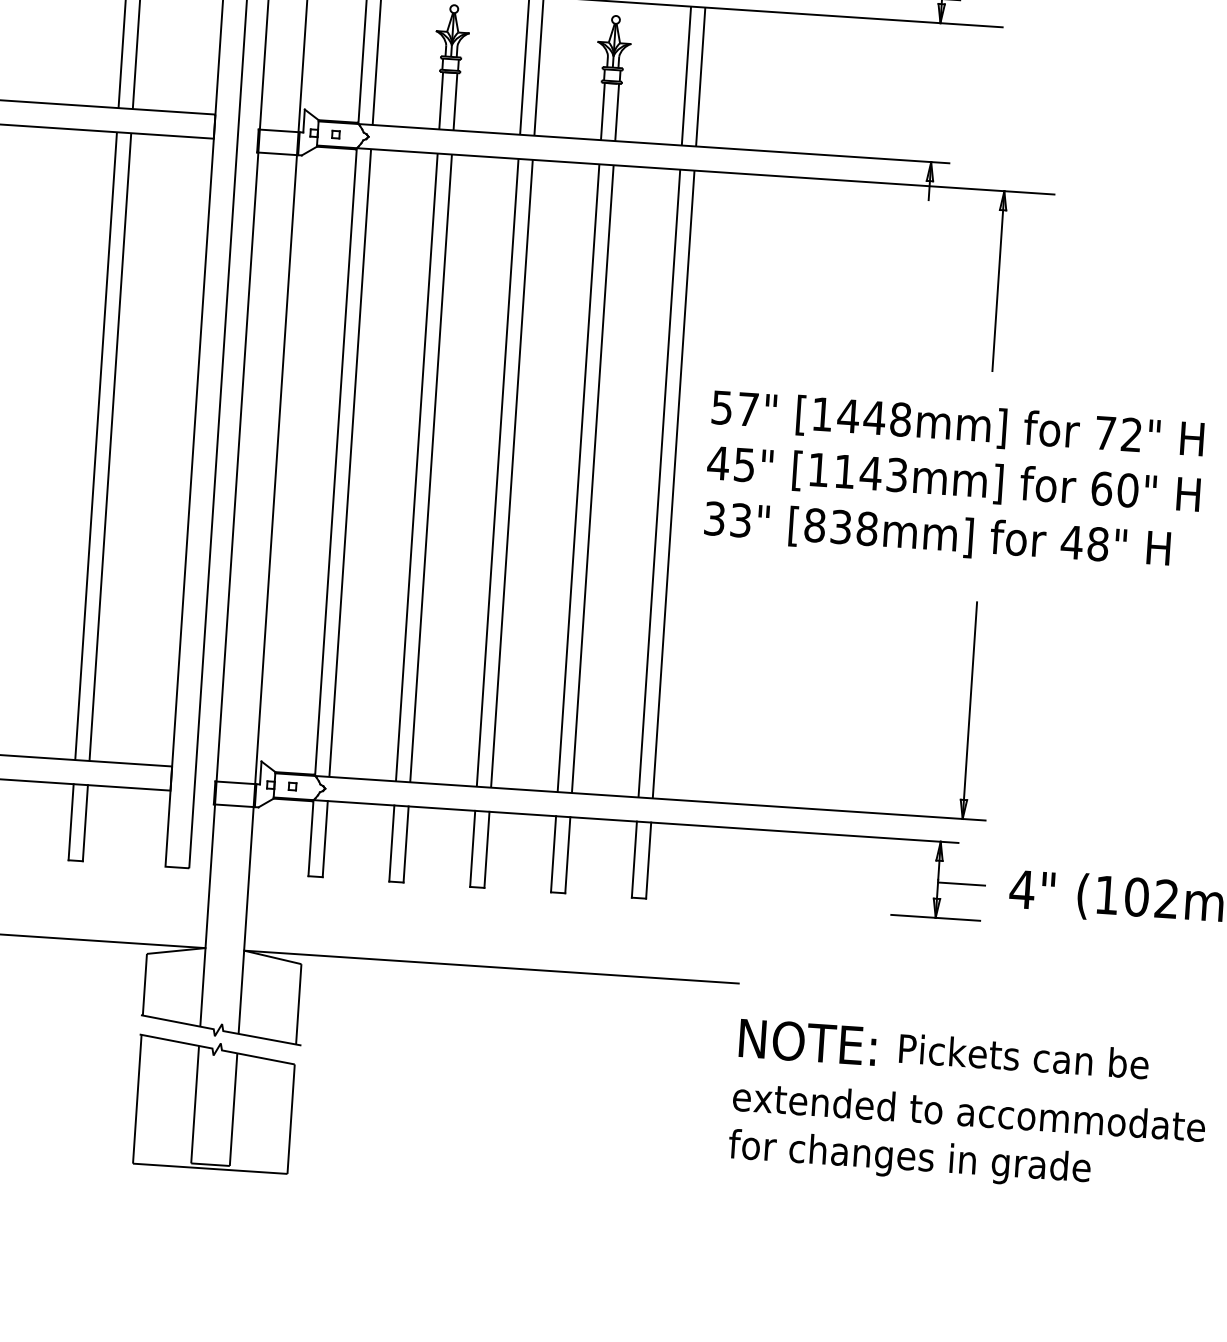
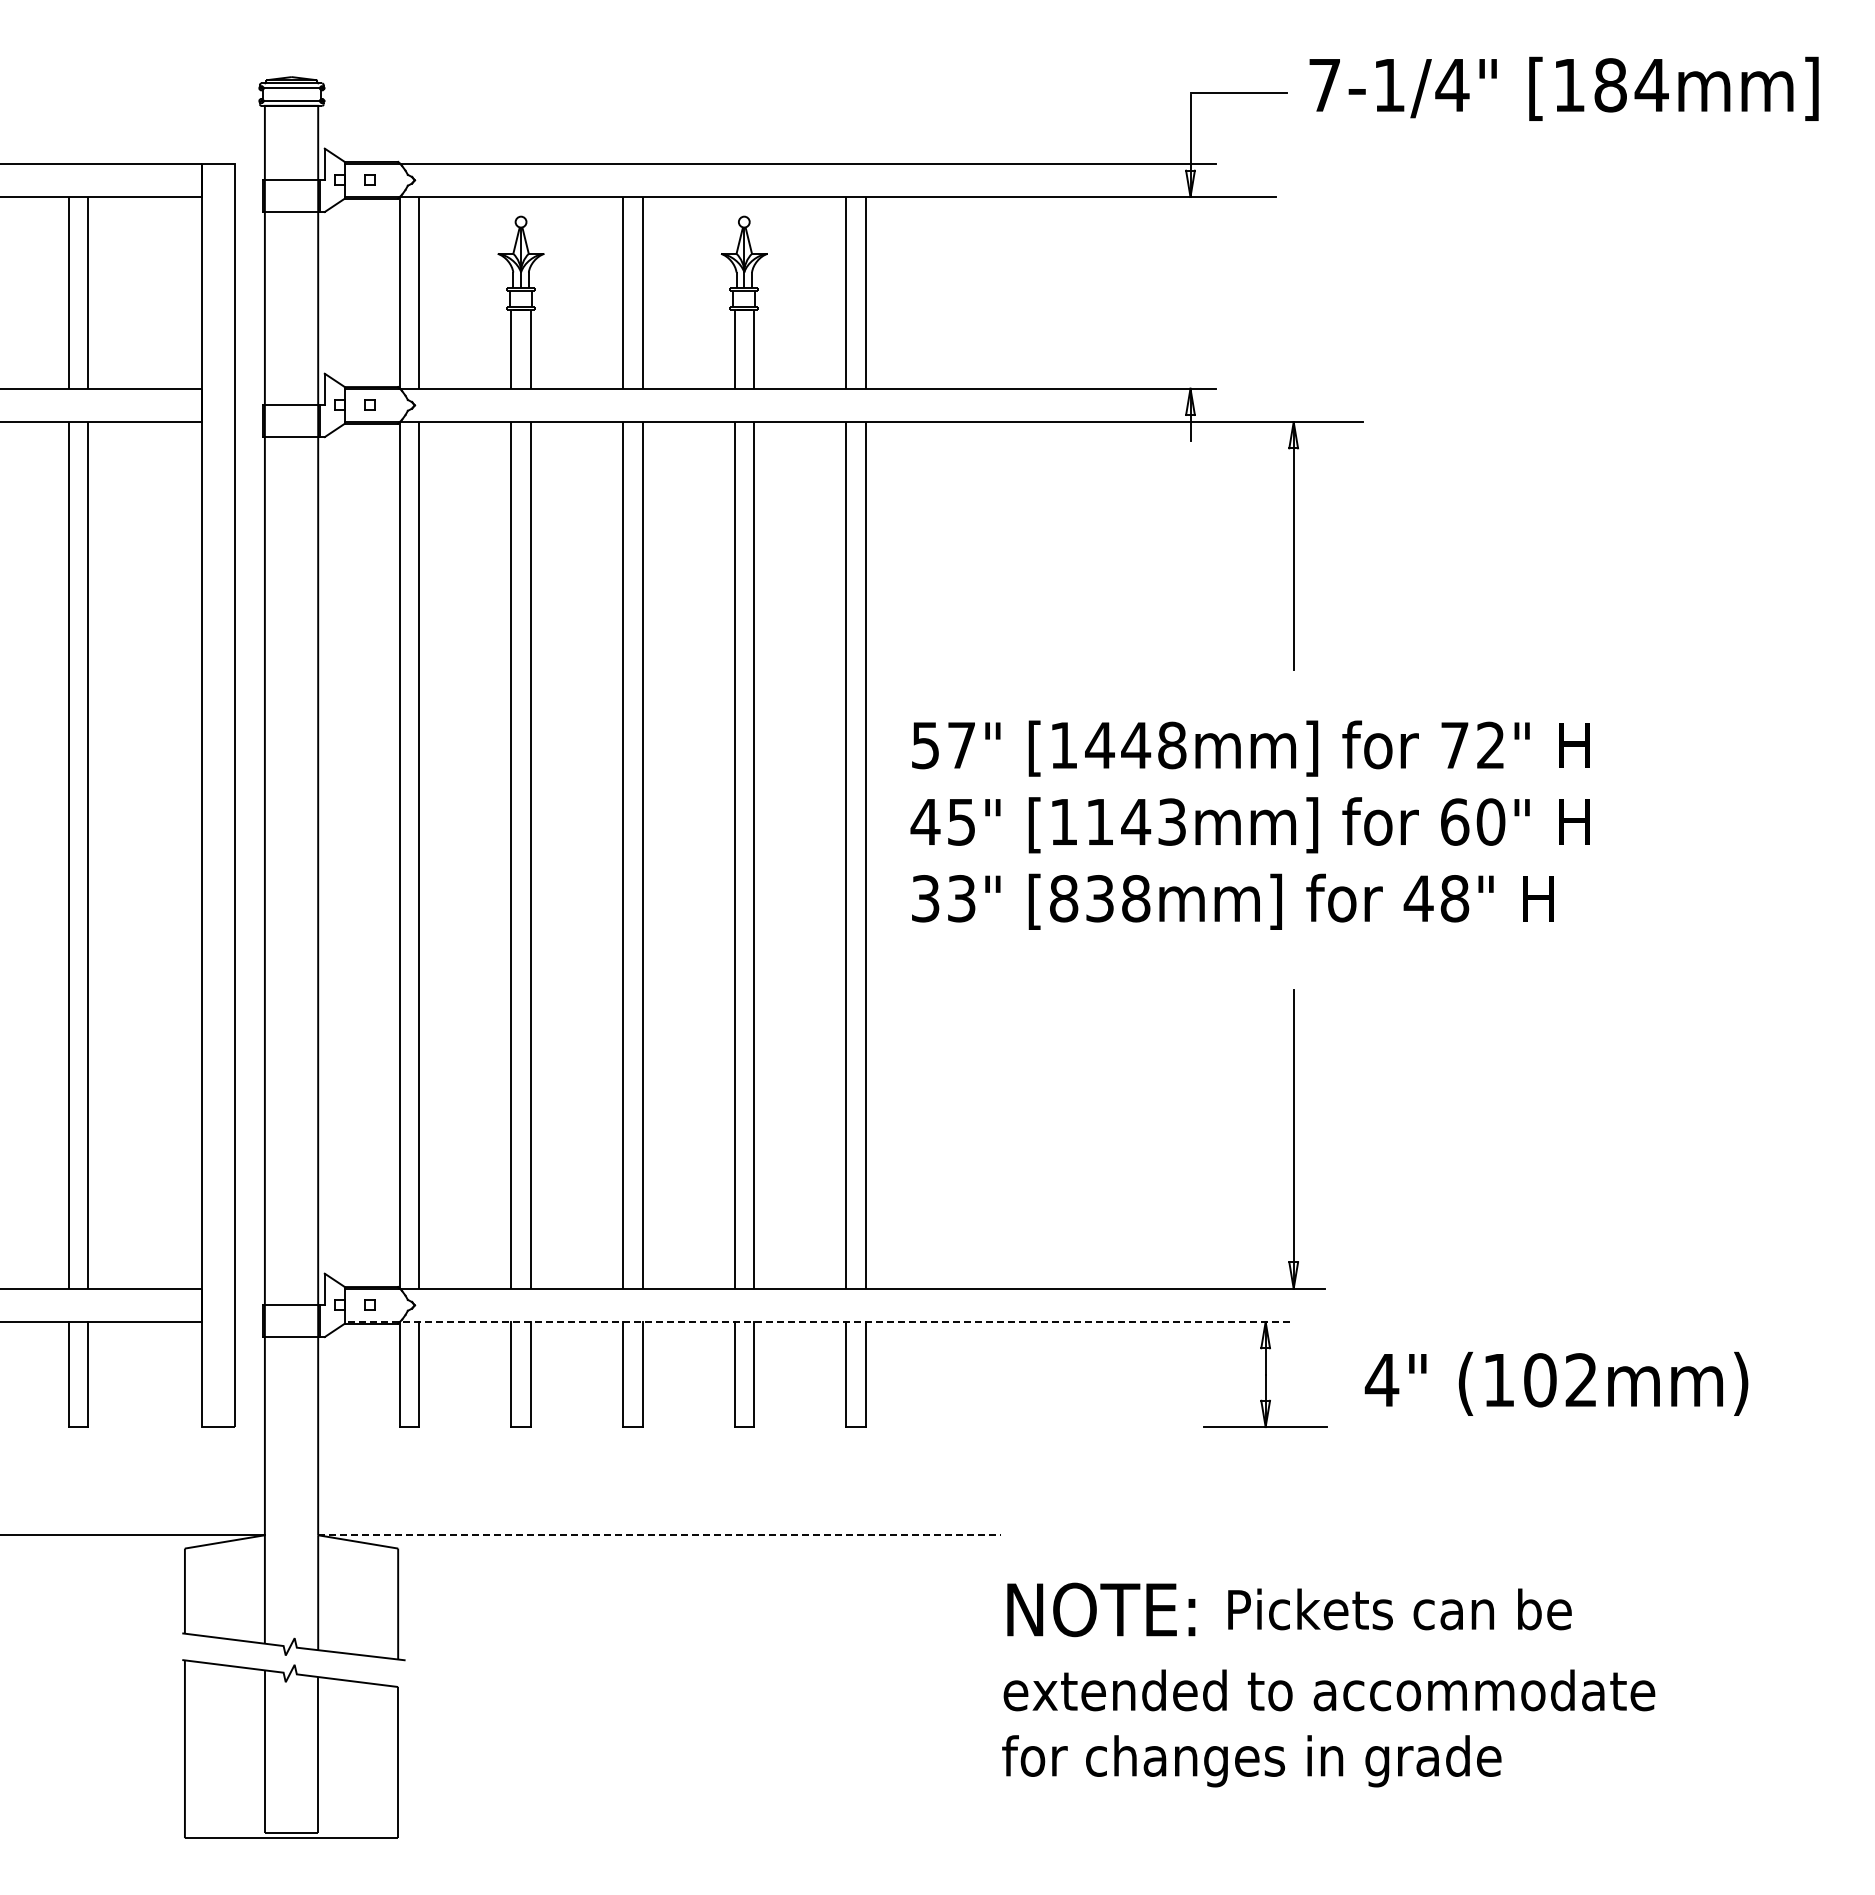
line: (616, 820) -> (817, 1322), solid -> dashed
line: (961, 884) -> (1297, 1378), removed
line: (492, 967) -> (660, 1535), solid -> dashed

